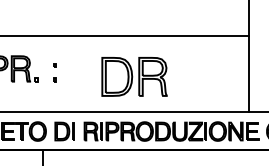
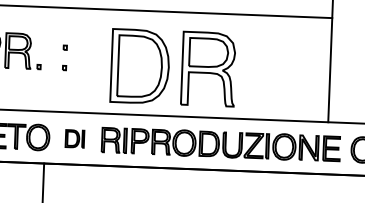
part: (134, 76) -> (173, 67), size x1.4
part: (64, 131) -> (74, 138), size x0.7

